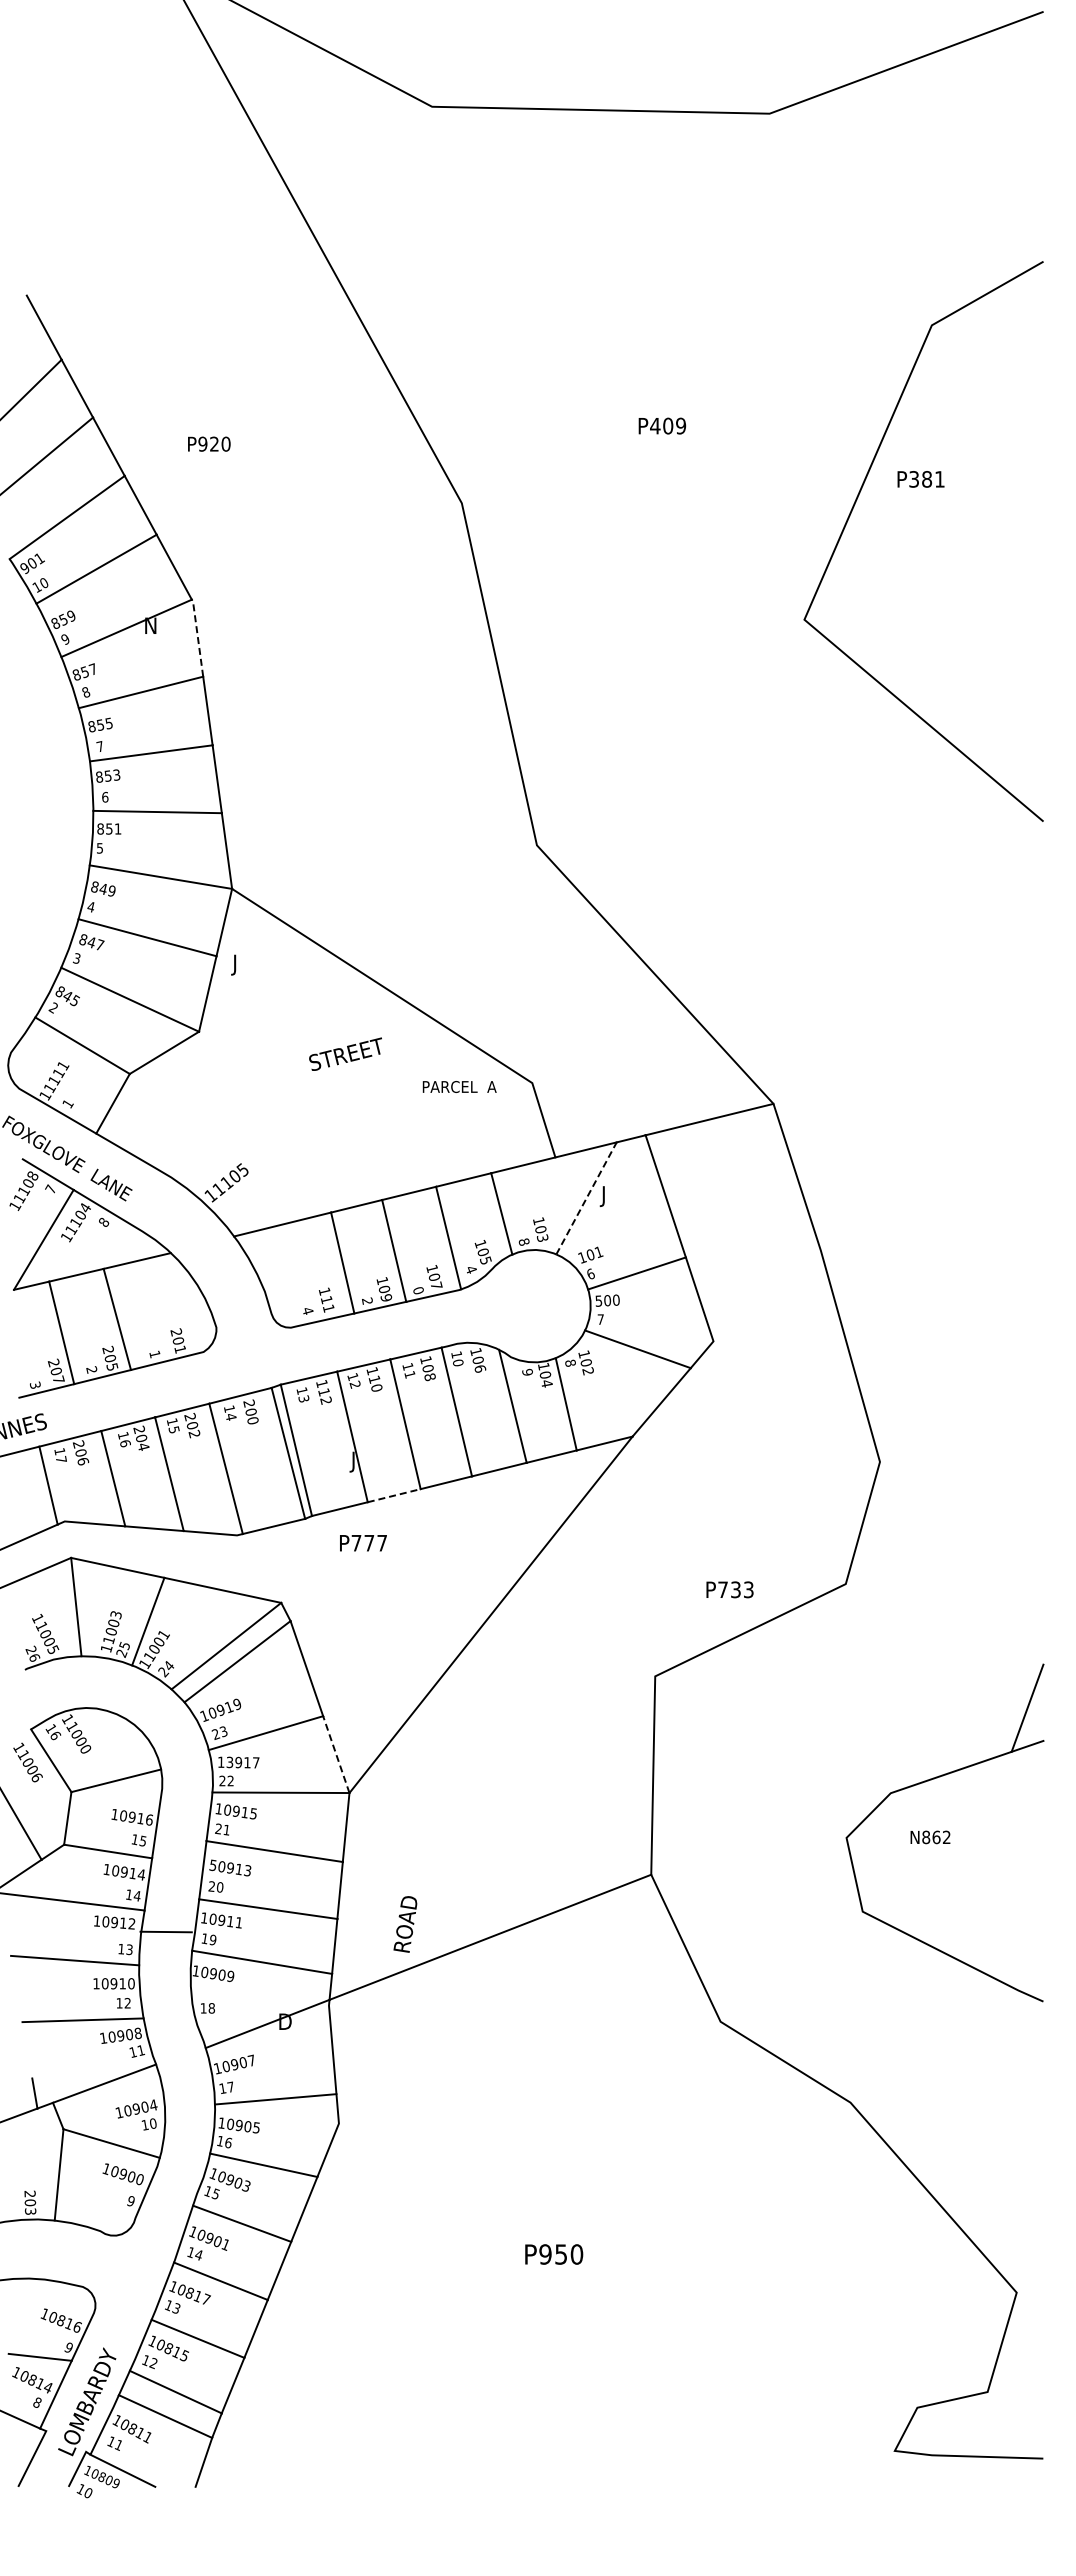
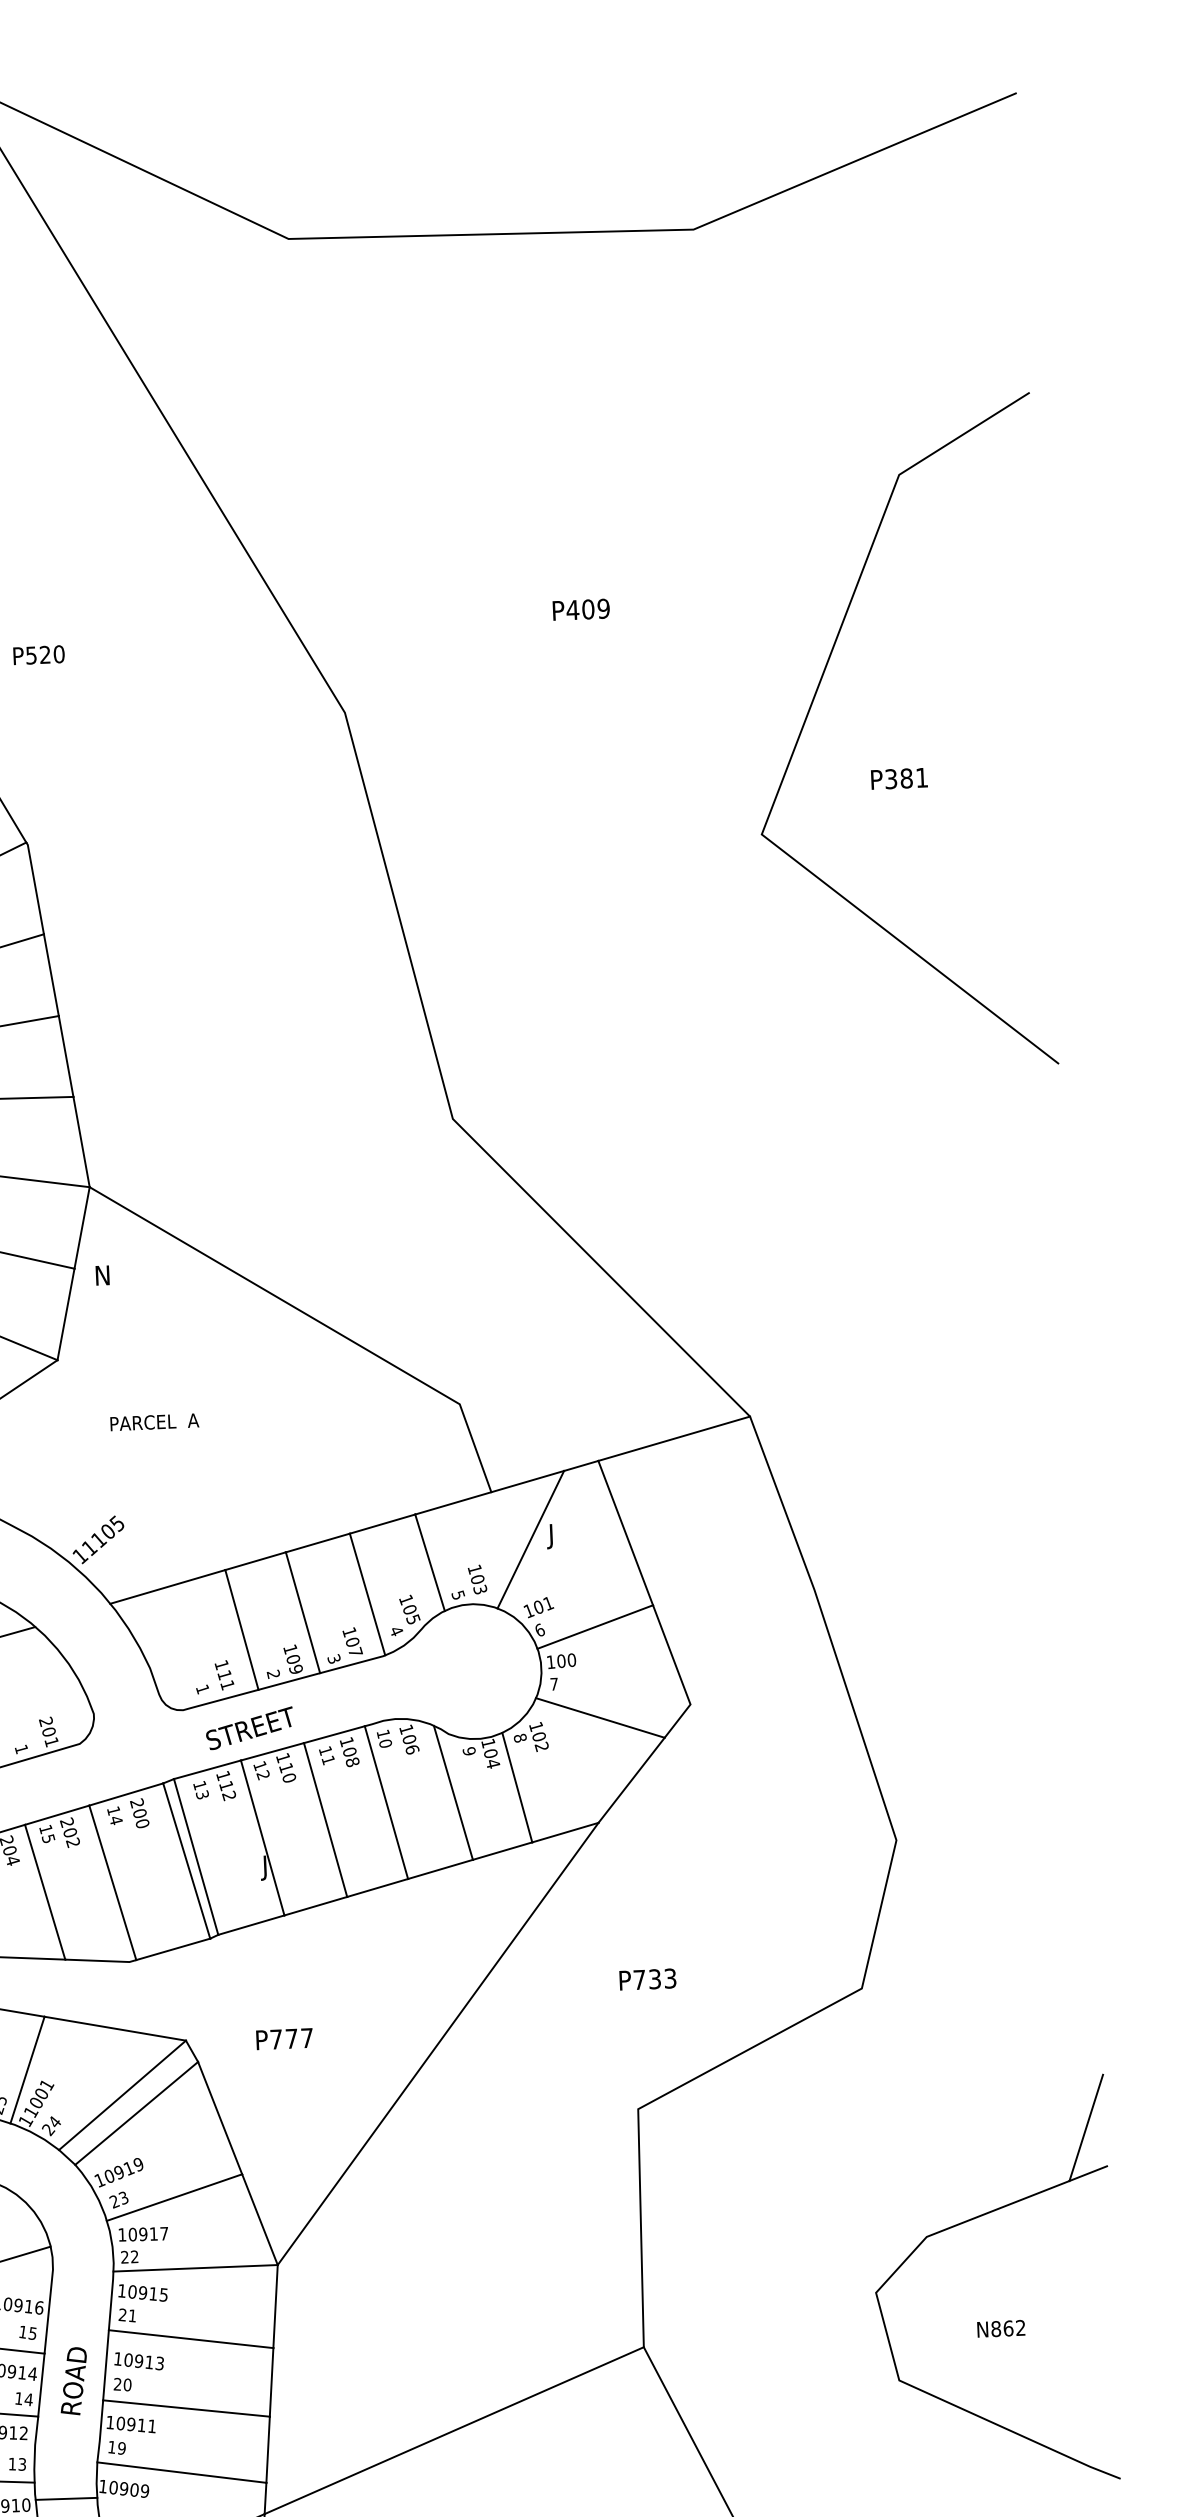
text: (202, 443) -> (30, 654), P920 -> P520
text: (920, 479) -> (898, 778), moved
line: (197, 637) -> (35, 887), dashed -> solid
text: (238, 964) -> (101, 1277), J -> N
text: (345, 1053) -> (249, 1727), moved
text: (459, 1086) -> (154, 1421), moved
line: (586, 1198) -> (530, 1539), dashed -> solid
text: (523, 1241) -> (457, 1594), 8 -> 5
text: (418, 1290) -> (334, 1658), 0 -> 3
text: (598, 1300) -> (550, 1661), 500 -> 100
text: (307, 1310) -> (202, 1688), 4 -> 1
line: (394, 1495) -> (316, 1905), dashed -> solid
text: (363, 1543) -> (284, 2039), moved
text: (729, 1589) -> (647, 1979), moved
line: (336, 1754) -> (260, 2219), dashed -> solid
text: (229, 1762) -> (132, 2234), 13917 -> 10917
text: (930, 1837) -> (1001, 2328), moved
text: (212, 1865) -> (117, 2359), 50913 -> 10913
text: (405, 1924) -> (73, 2381), moved
line: (165, 1931) -> (65, 2498), moved

